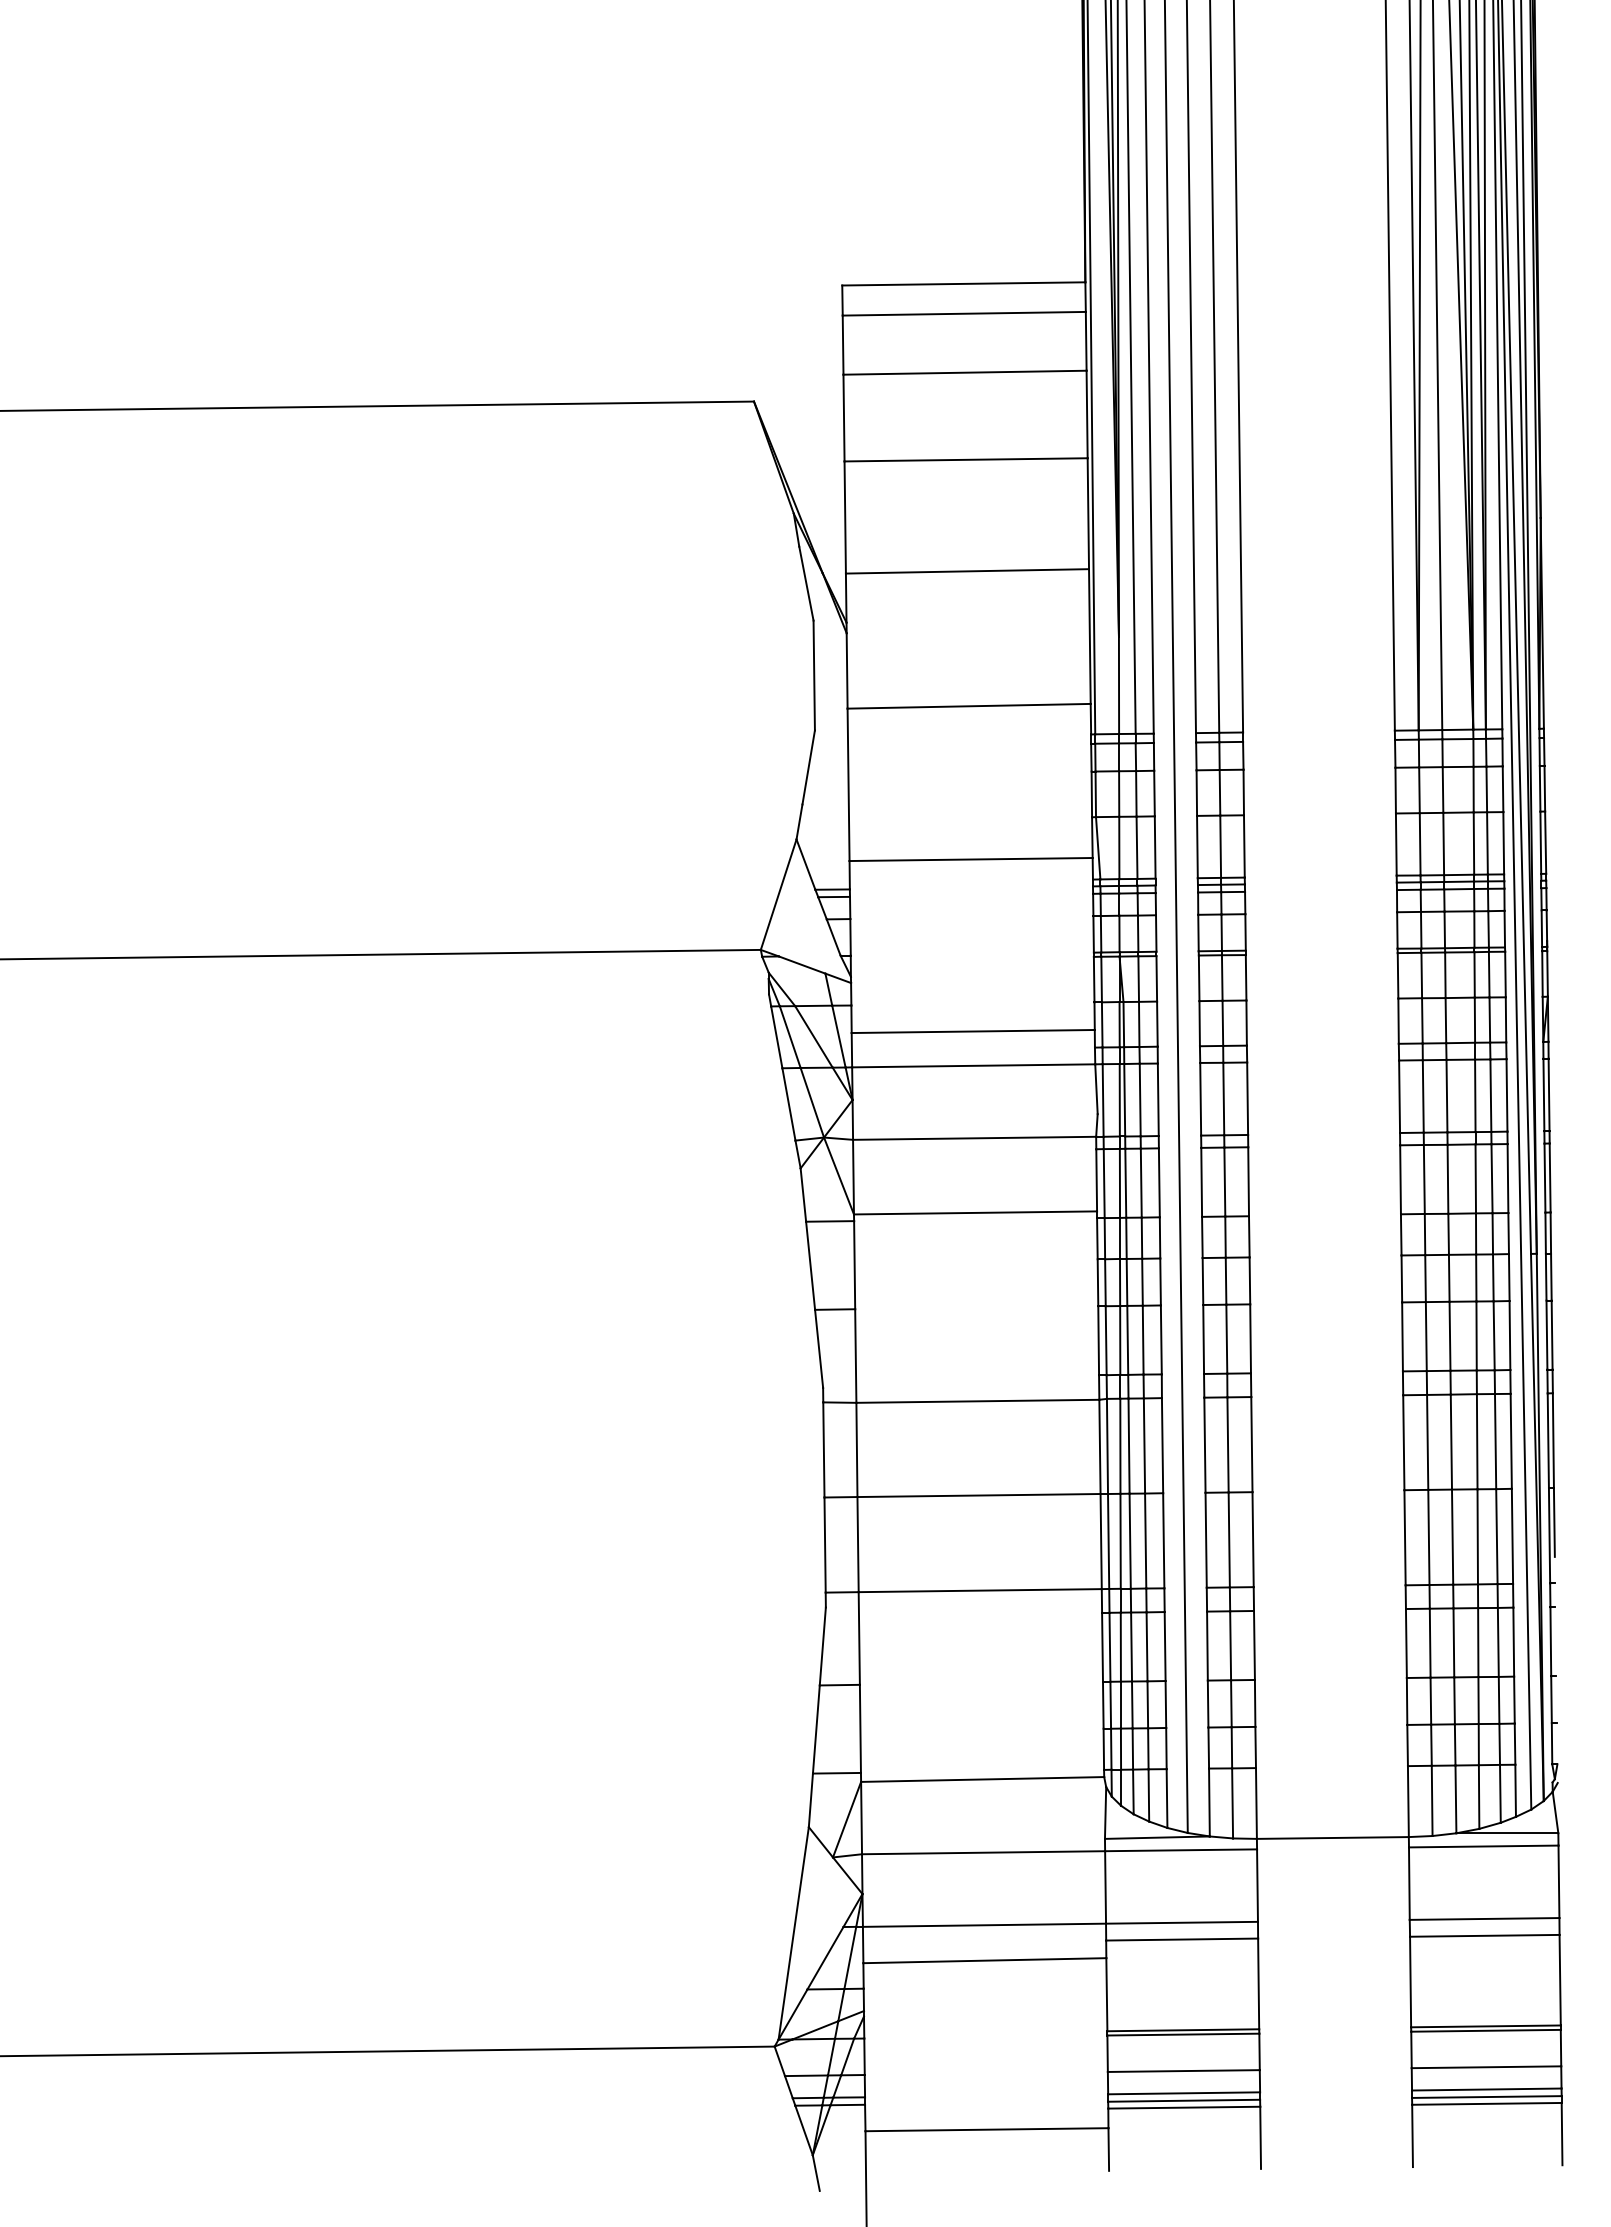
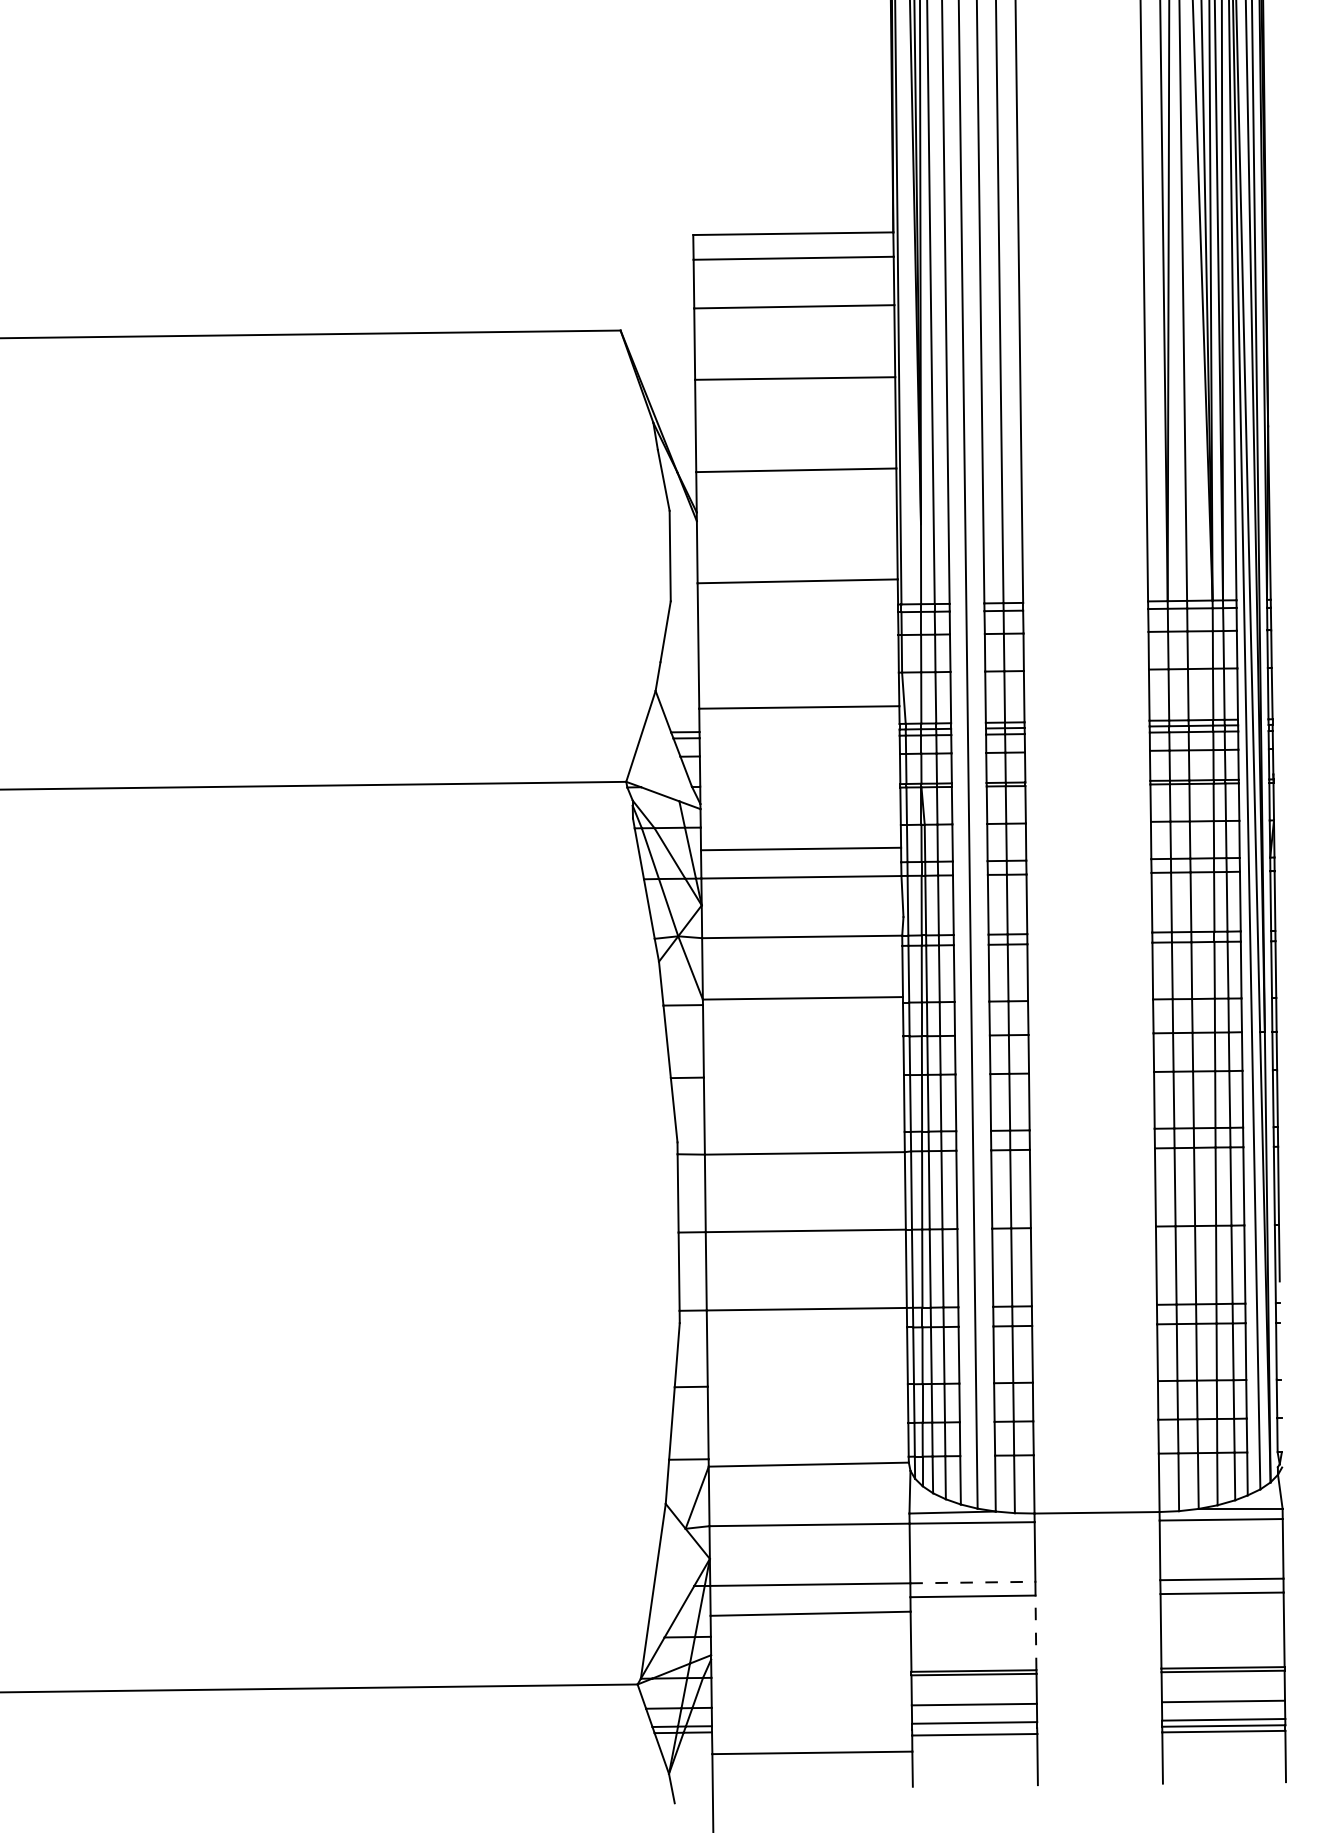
line: (1181, 1922) -> (972, 1582), solid -> dashed
line: (1258, 1983) -> (1035, 1632), solid -> dashed
line: (1183, 2100) -> (974, 1728), removed

